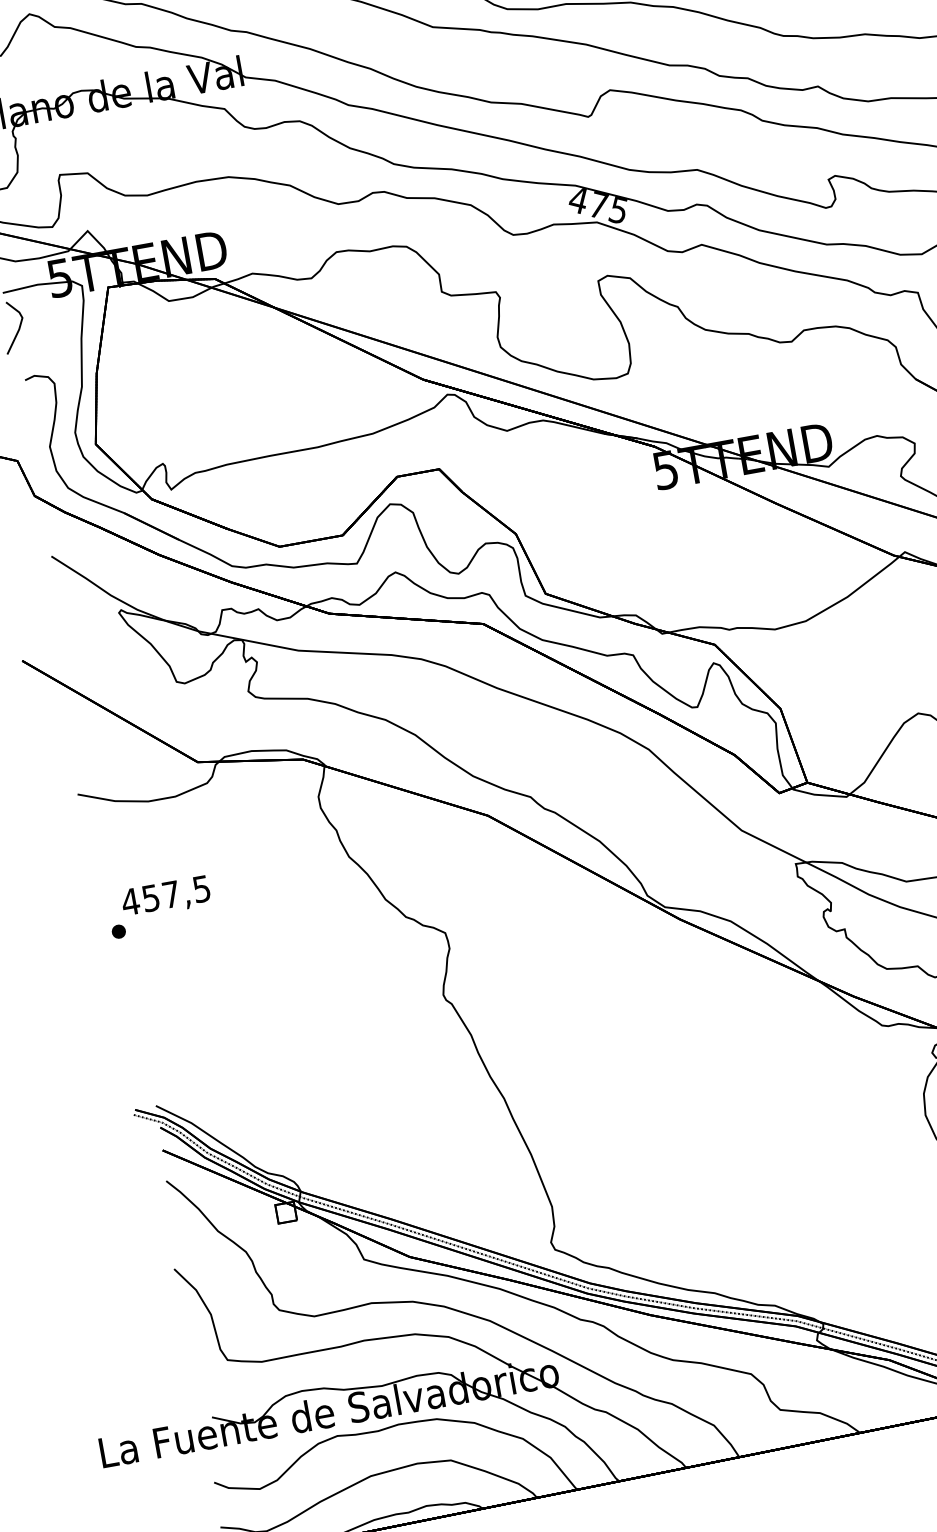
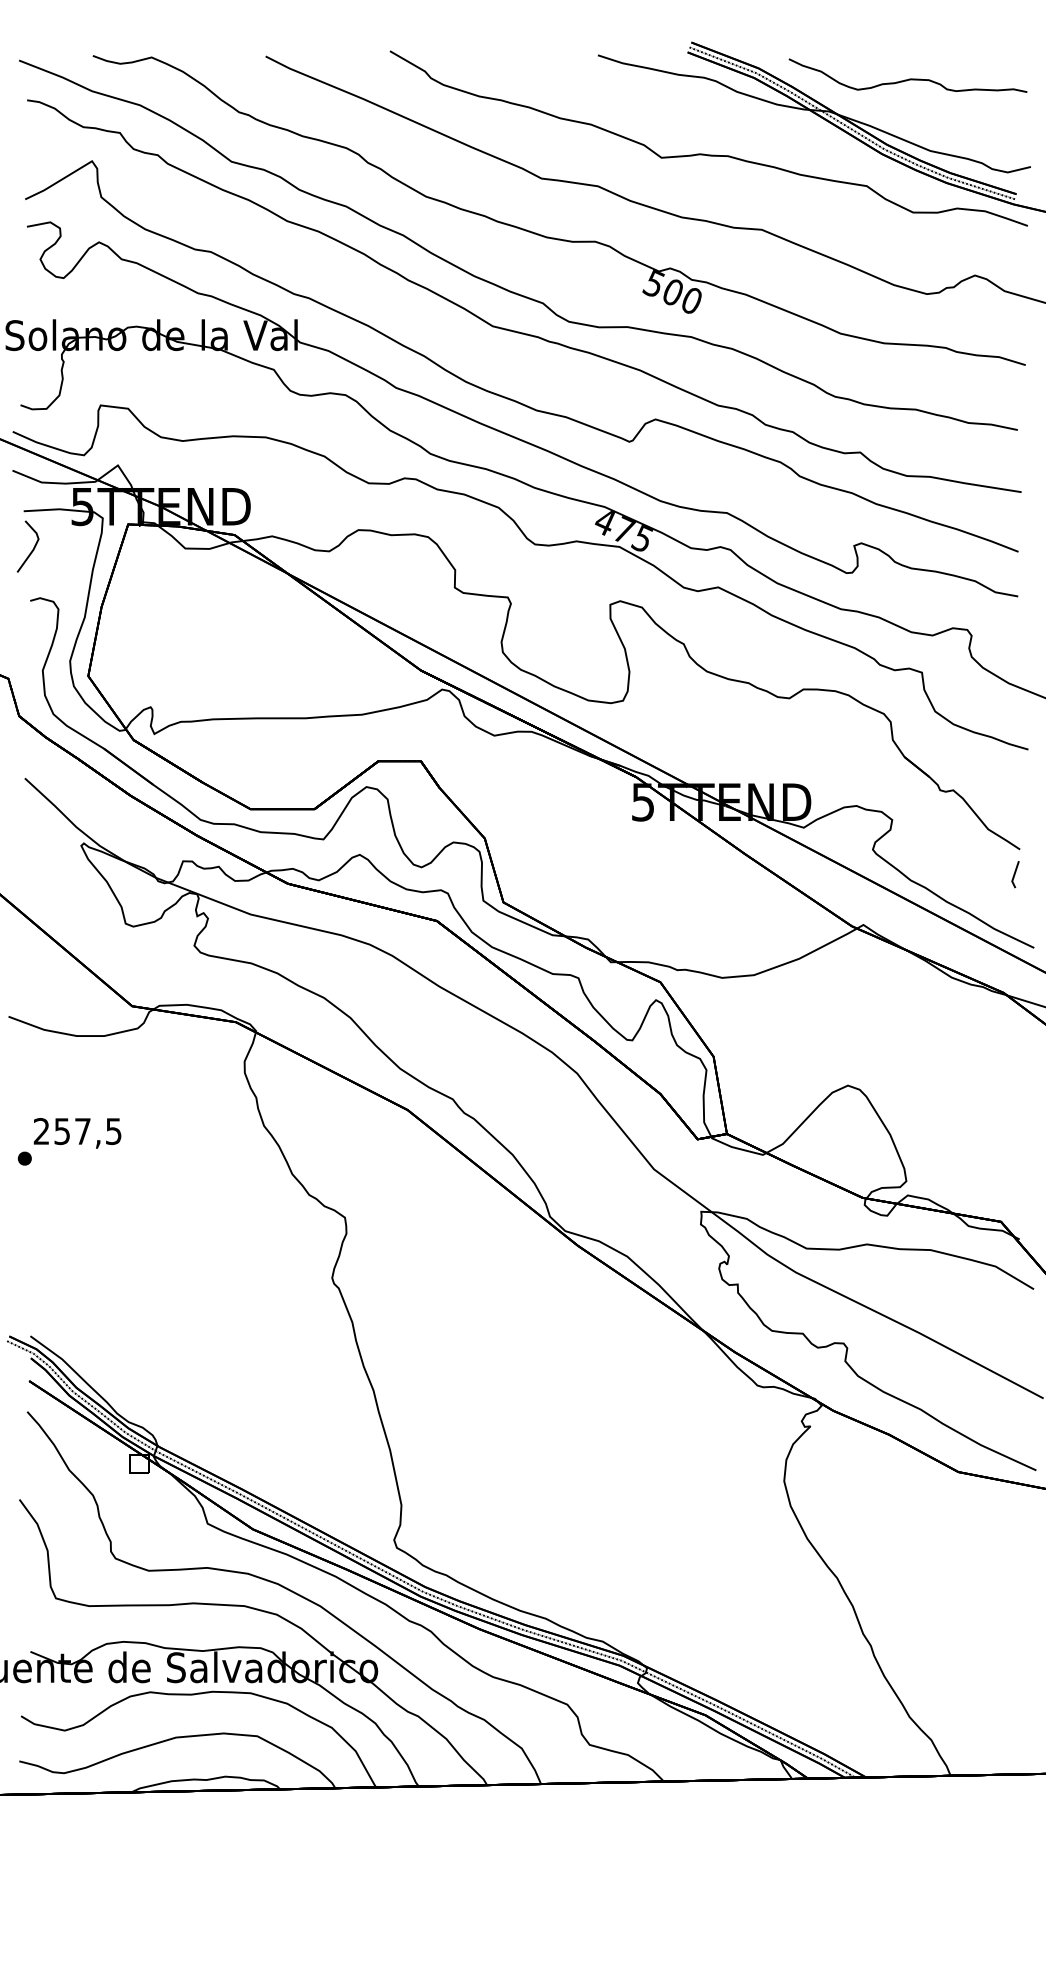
text: (130, 901) -> (41, 1131), 457,5 -> 257,5

